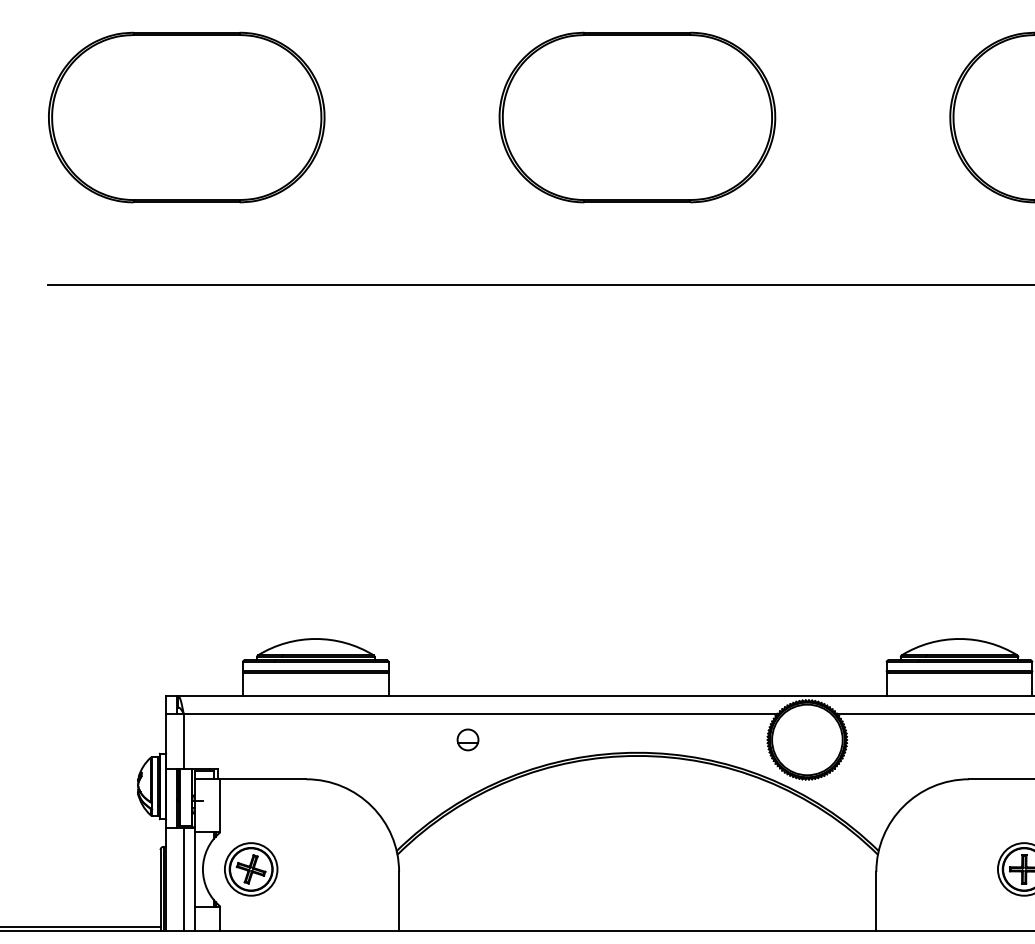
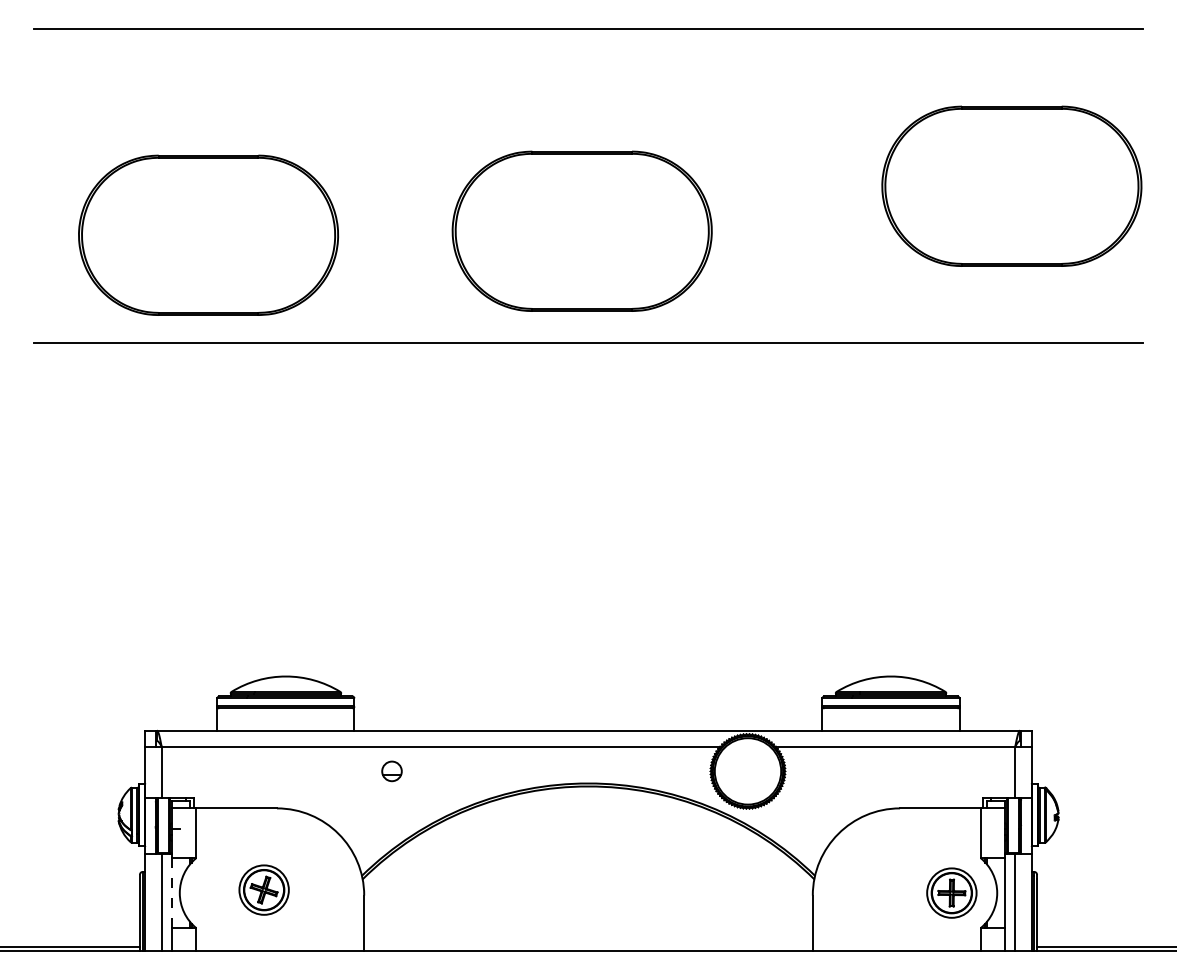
part: (186, 116) -> (208, 234), moved
part: (636, 116) -> (581, 230), moved
part: (467, 740) -> (391, 771), moved
part: (250, 868) -> (263, 889), moved
line: (195, 869) -> (172, 893), solid -> dashed

